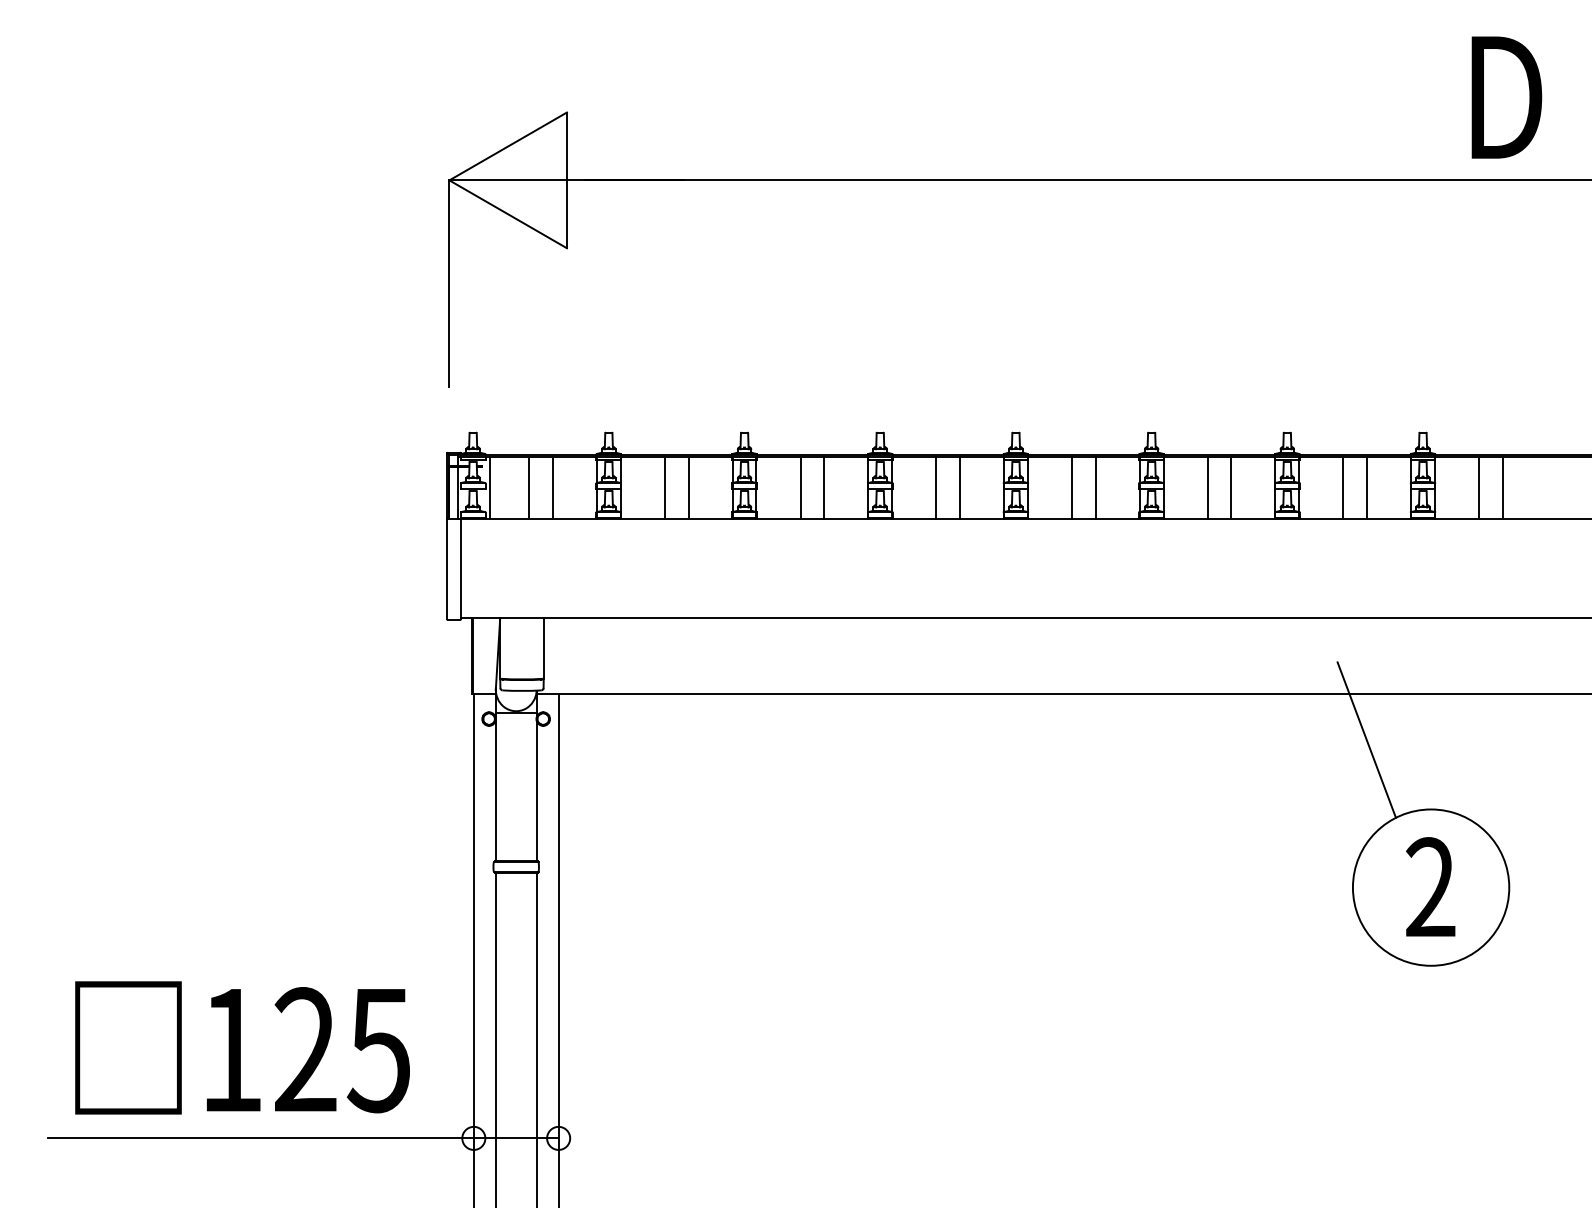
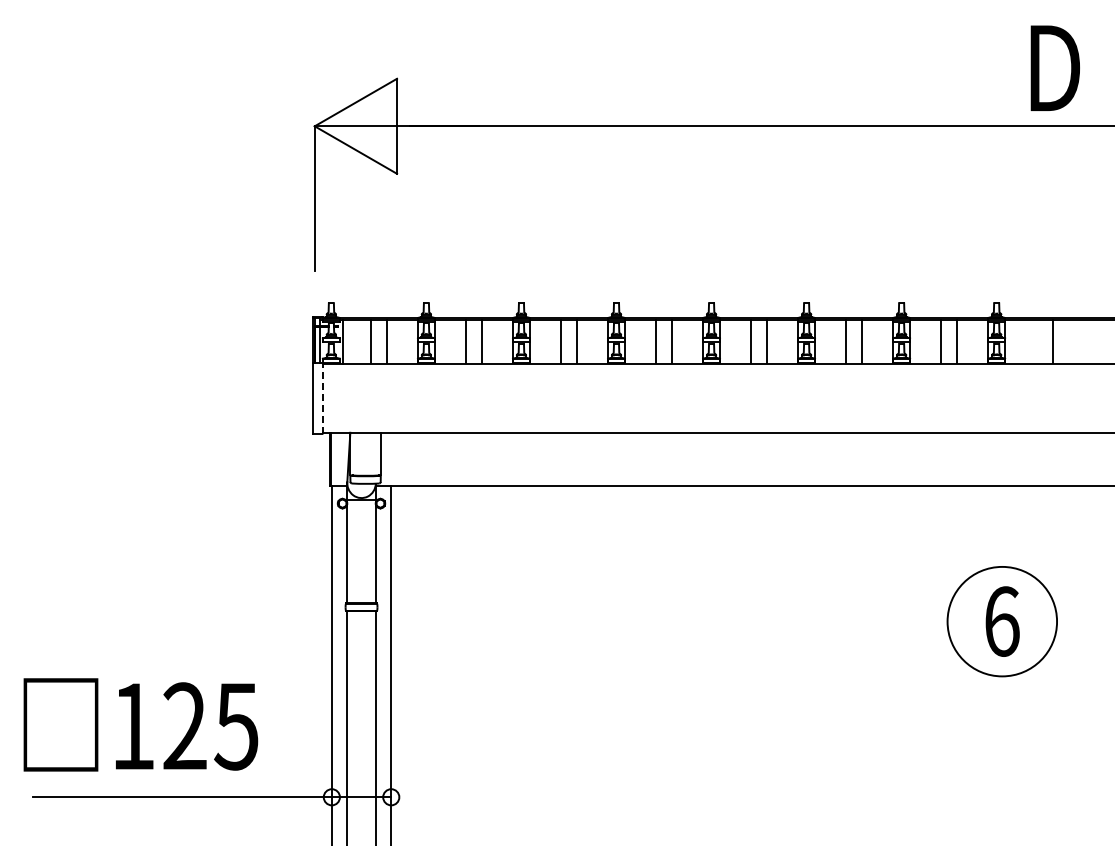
line: (1478, 487) -> (1035, 341), removed
line: (460, 569) -> (322, 398), solid -> dashed
line: (1365, 738) -> (956, 517), removed
text: (1429, 887) -> (1001, 621), 2 -> 6
text: (242, 1047) -> (140, 724), moved

